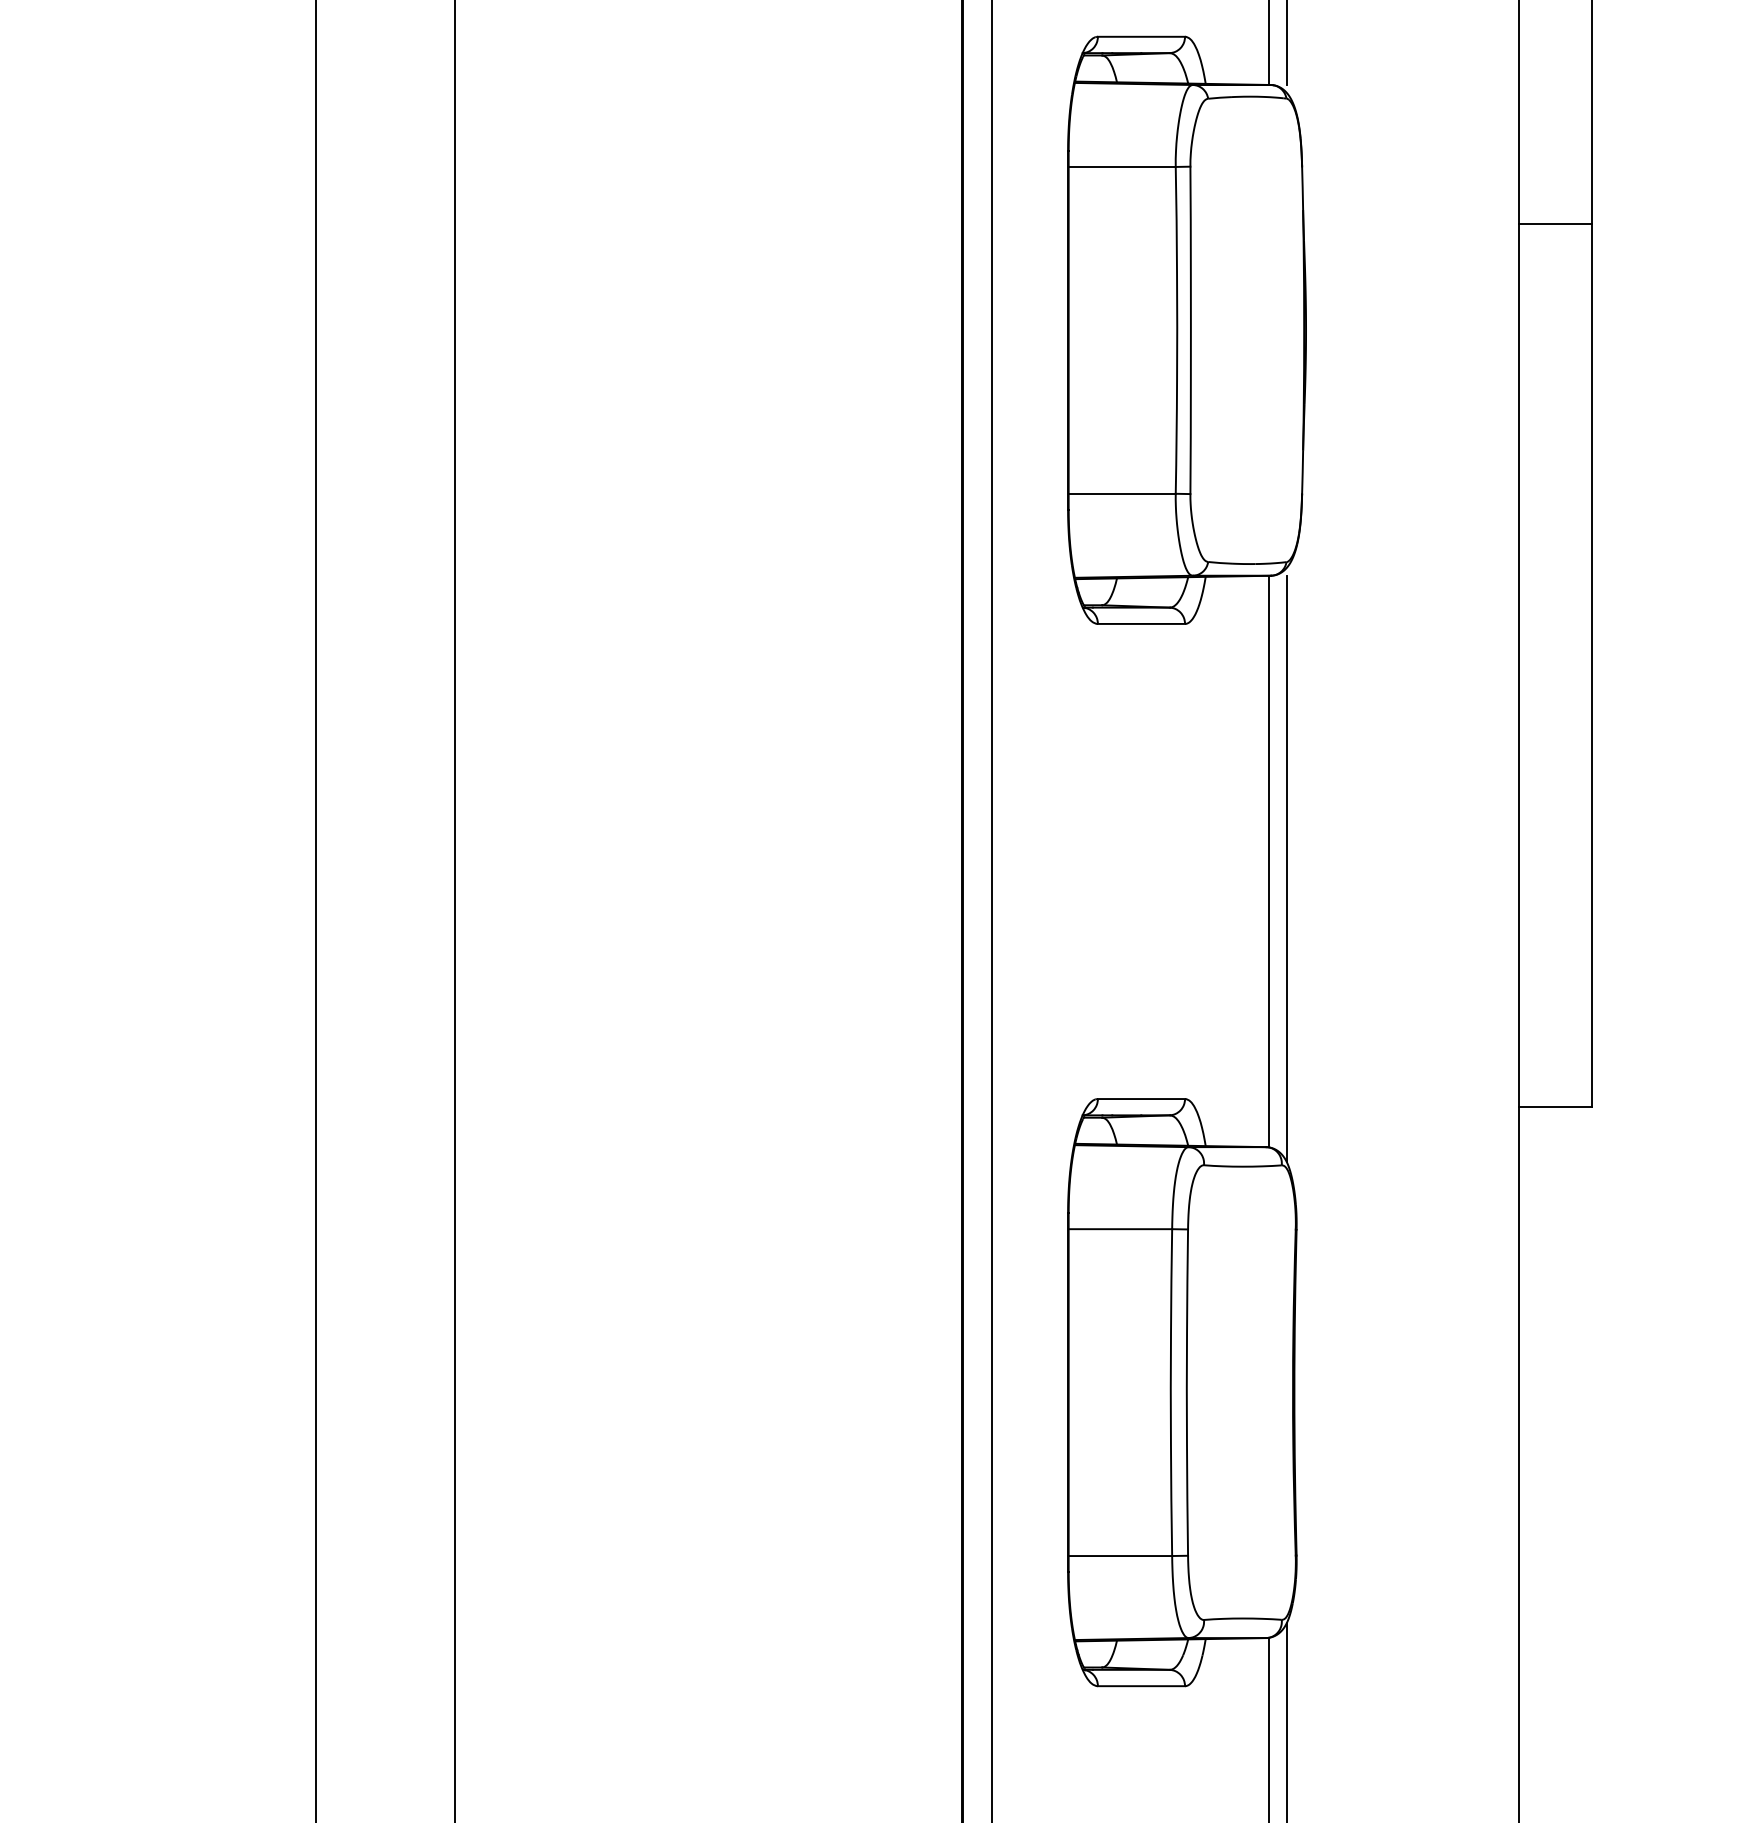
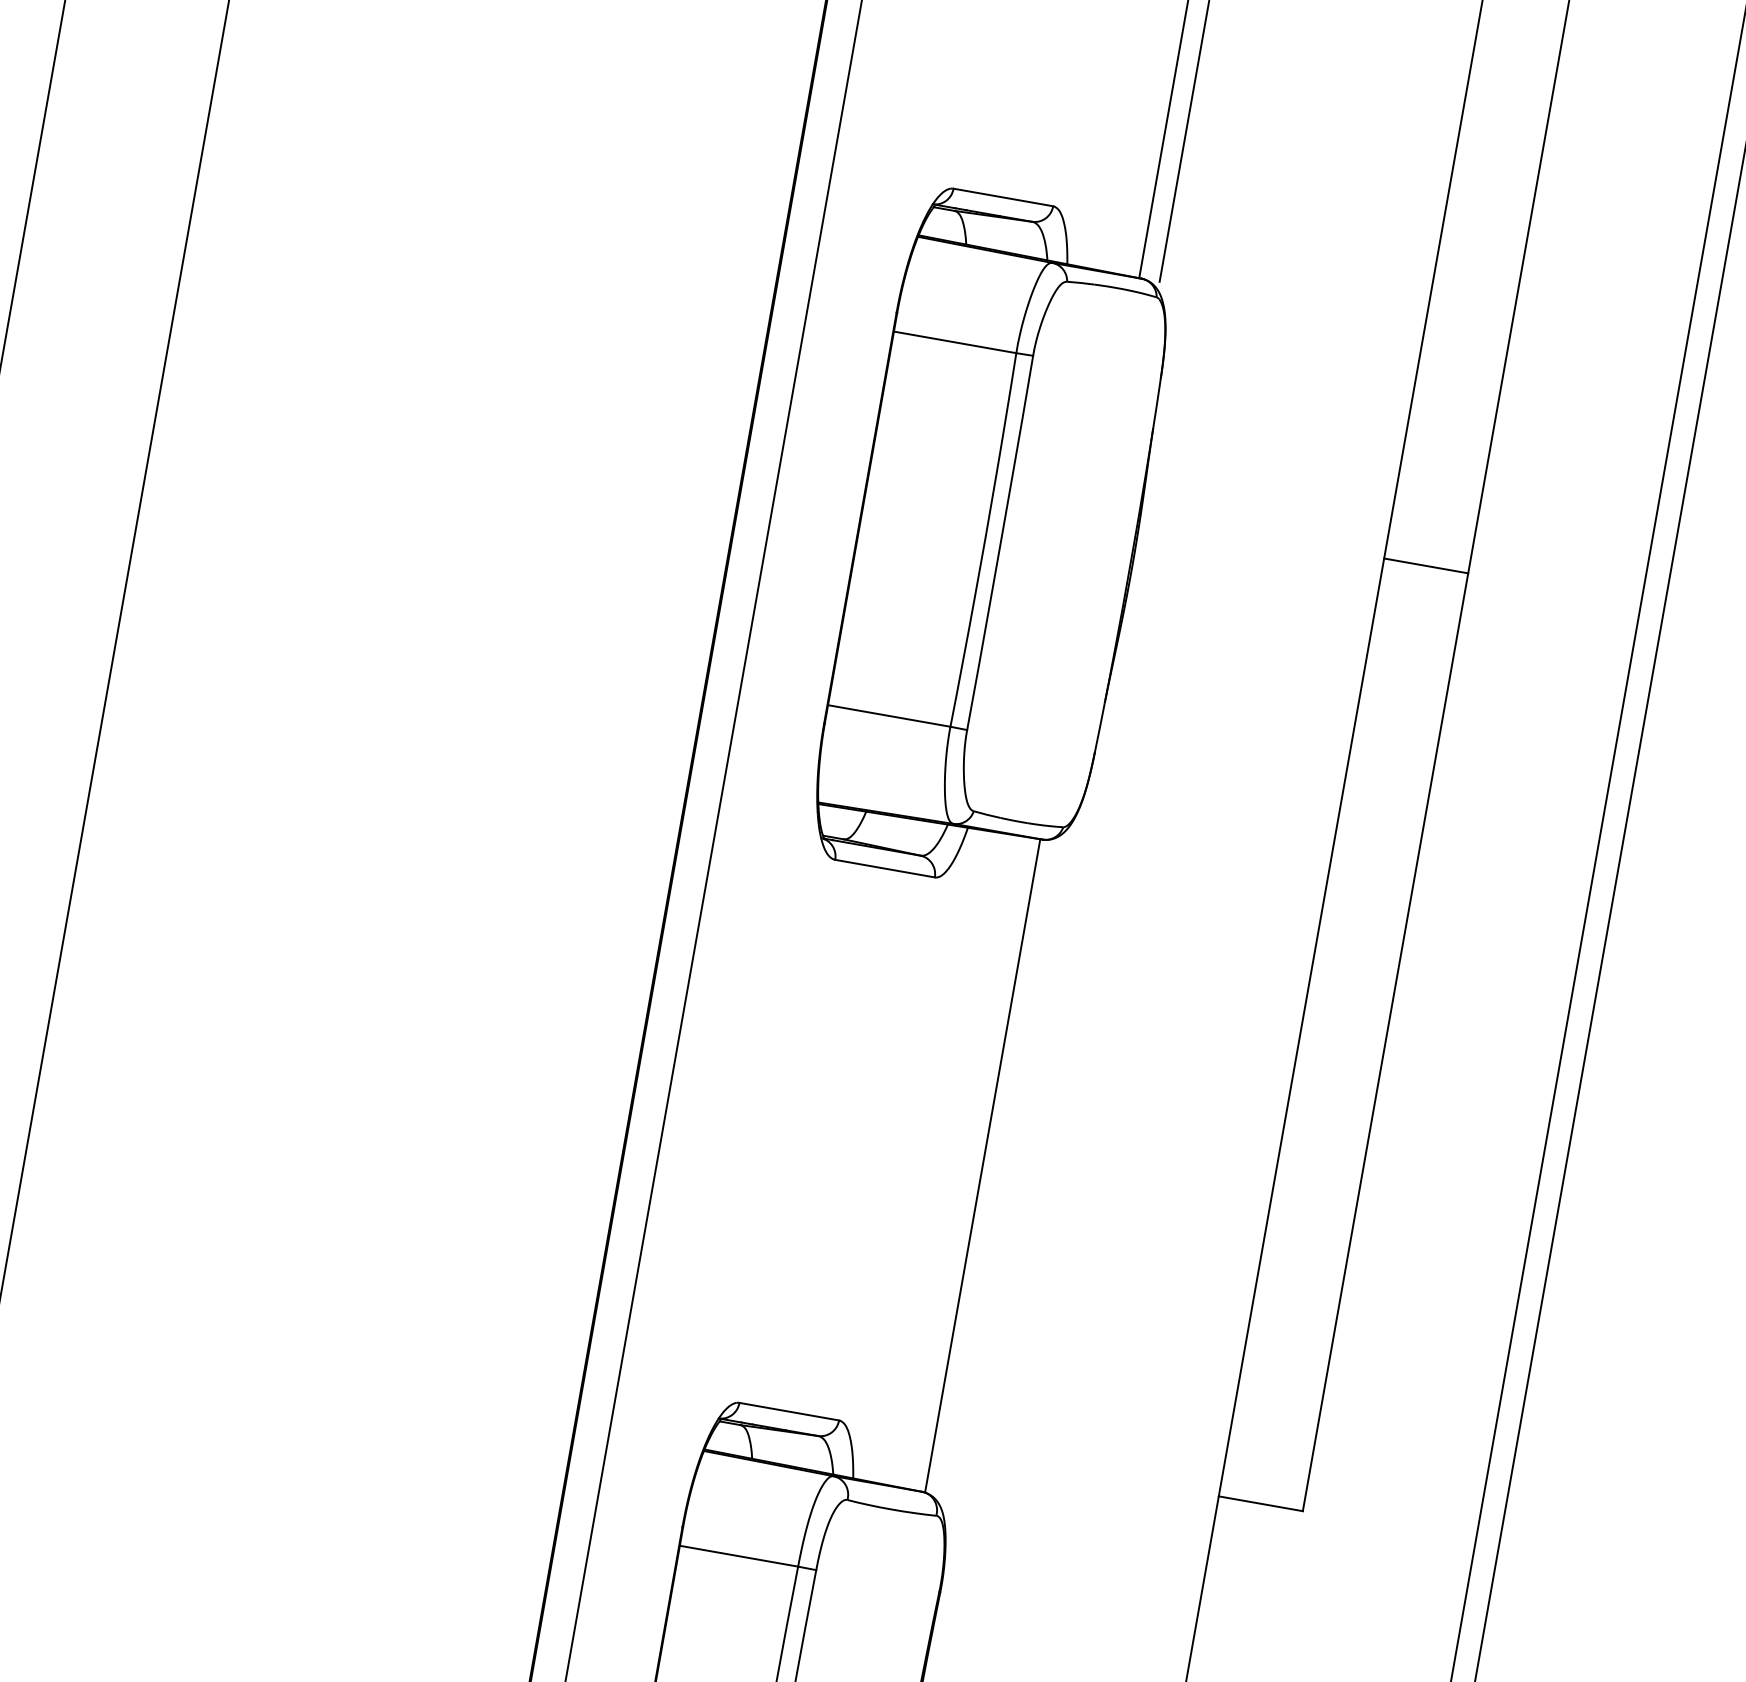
line: (1555, 224) -> (1426, 566), moved
line: (1286, 868) -> (1001, 1177), removed

